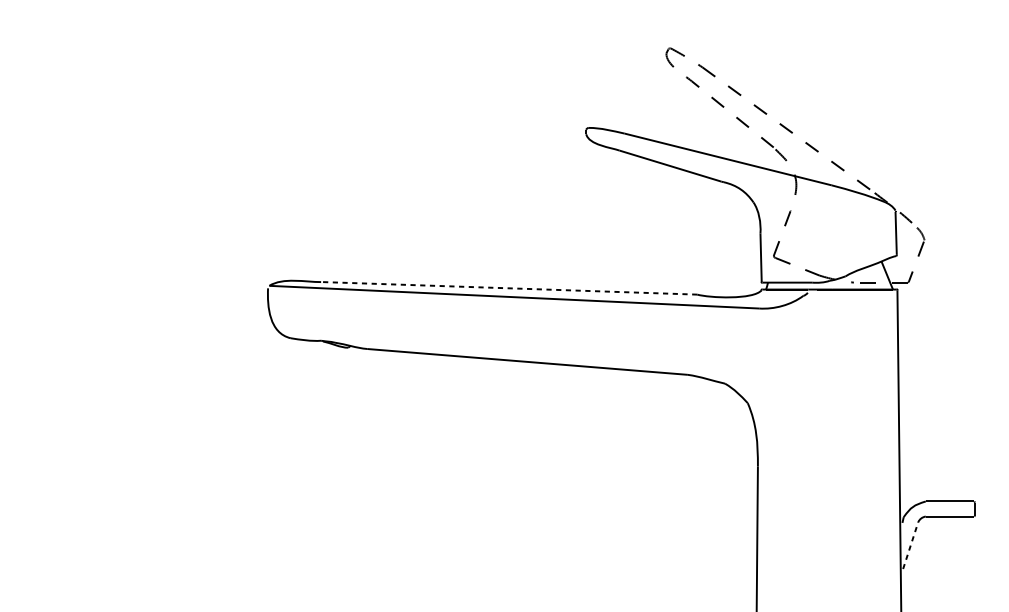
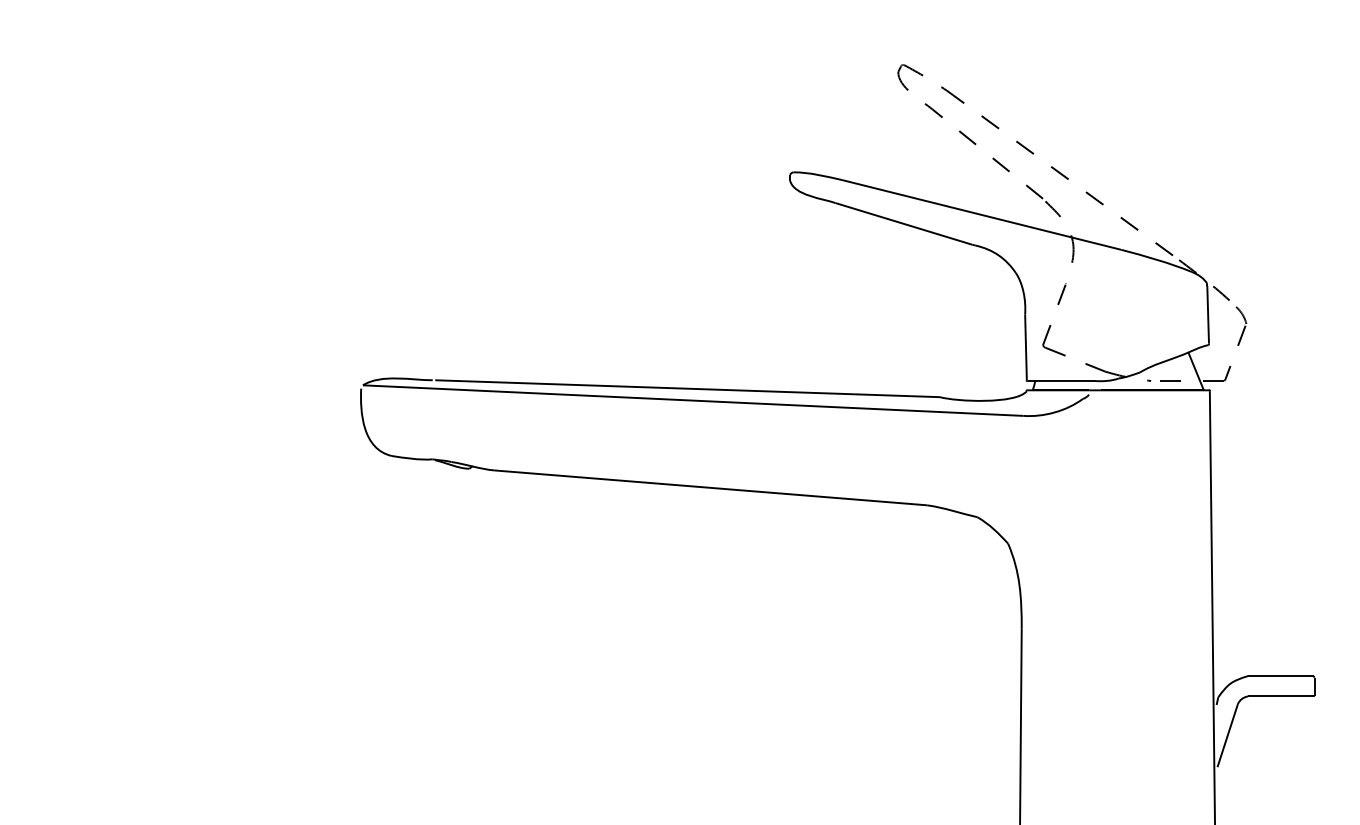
line: (510, 288) -> (687, 388), dashed -> solid
line: (910, 545) -> (1227, 735), dashed -> solid

